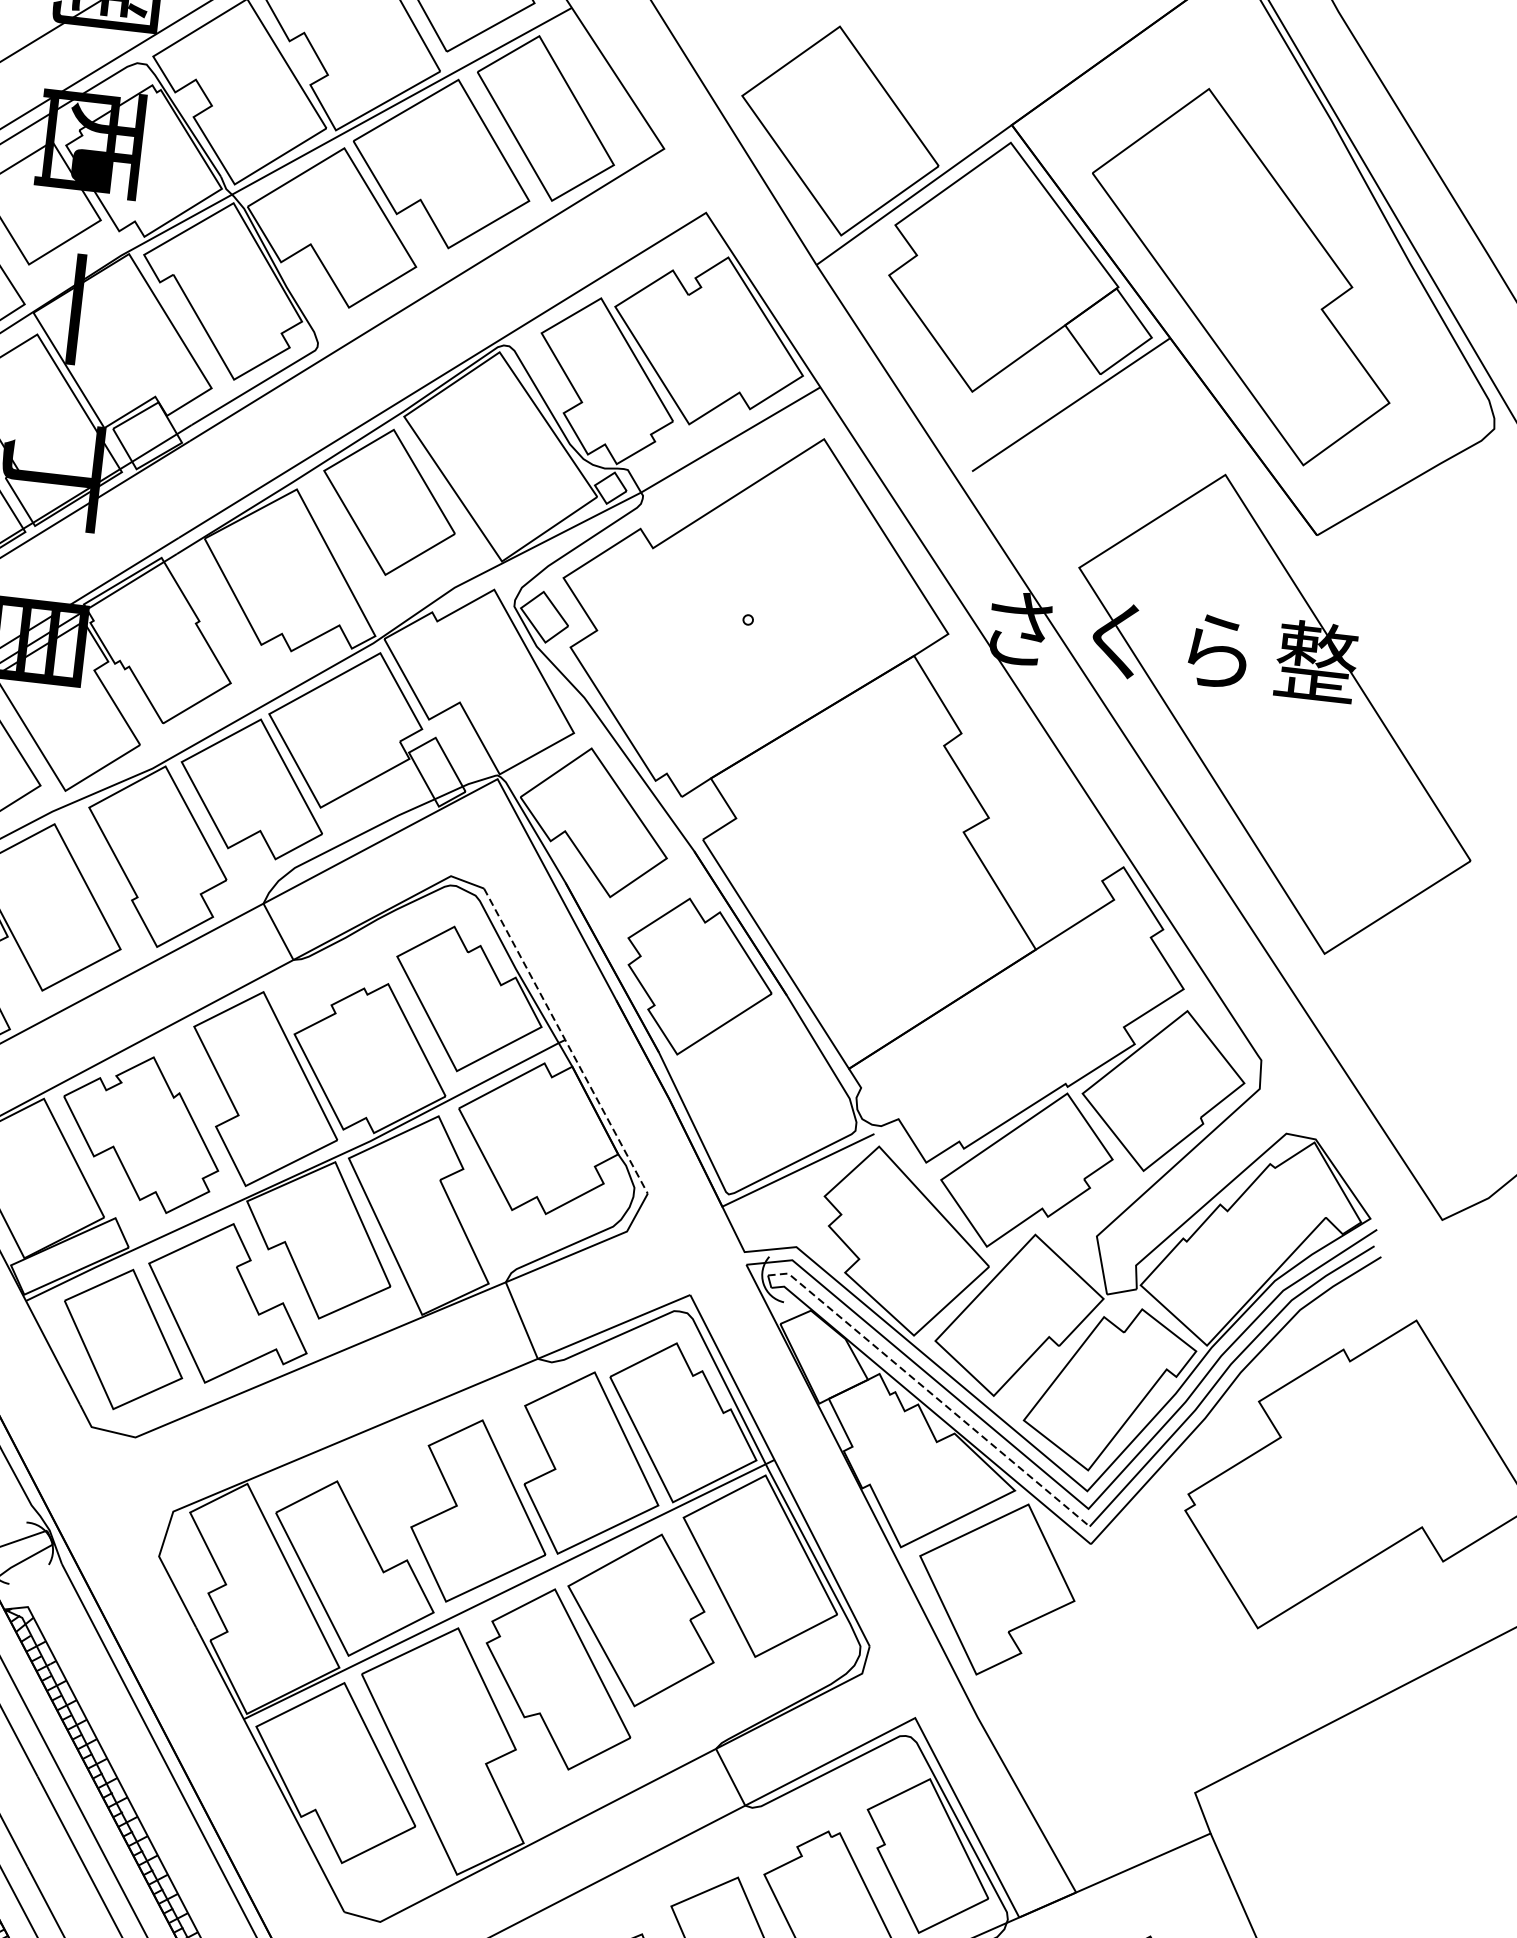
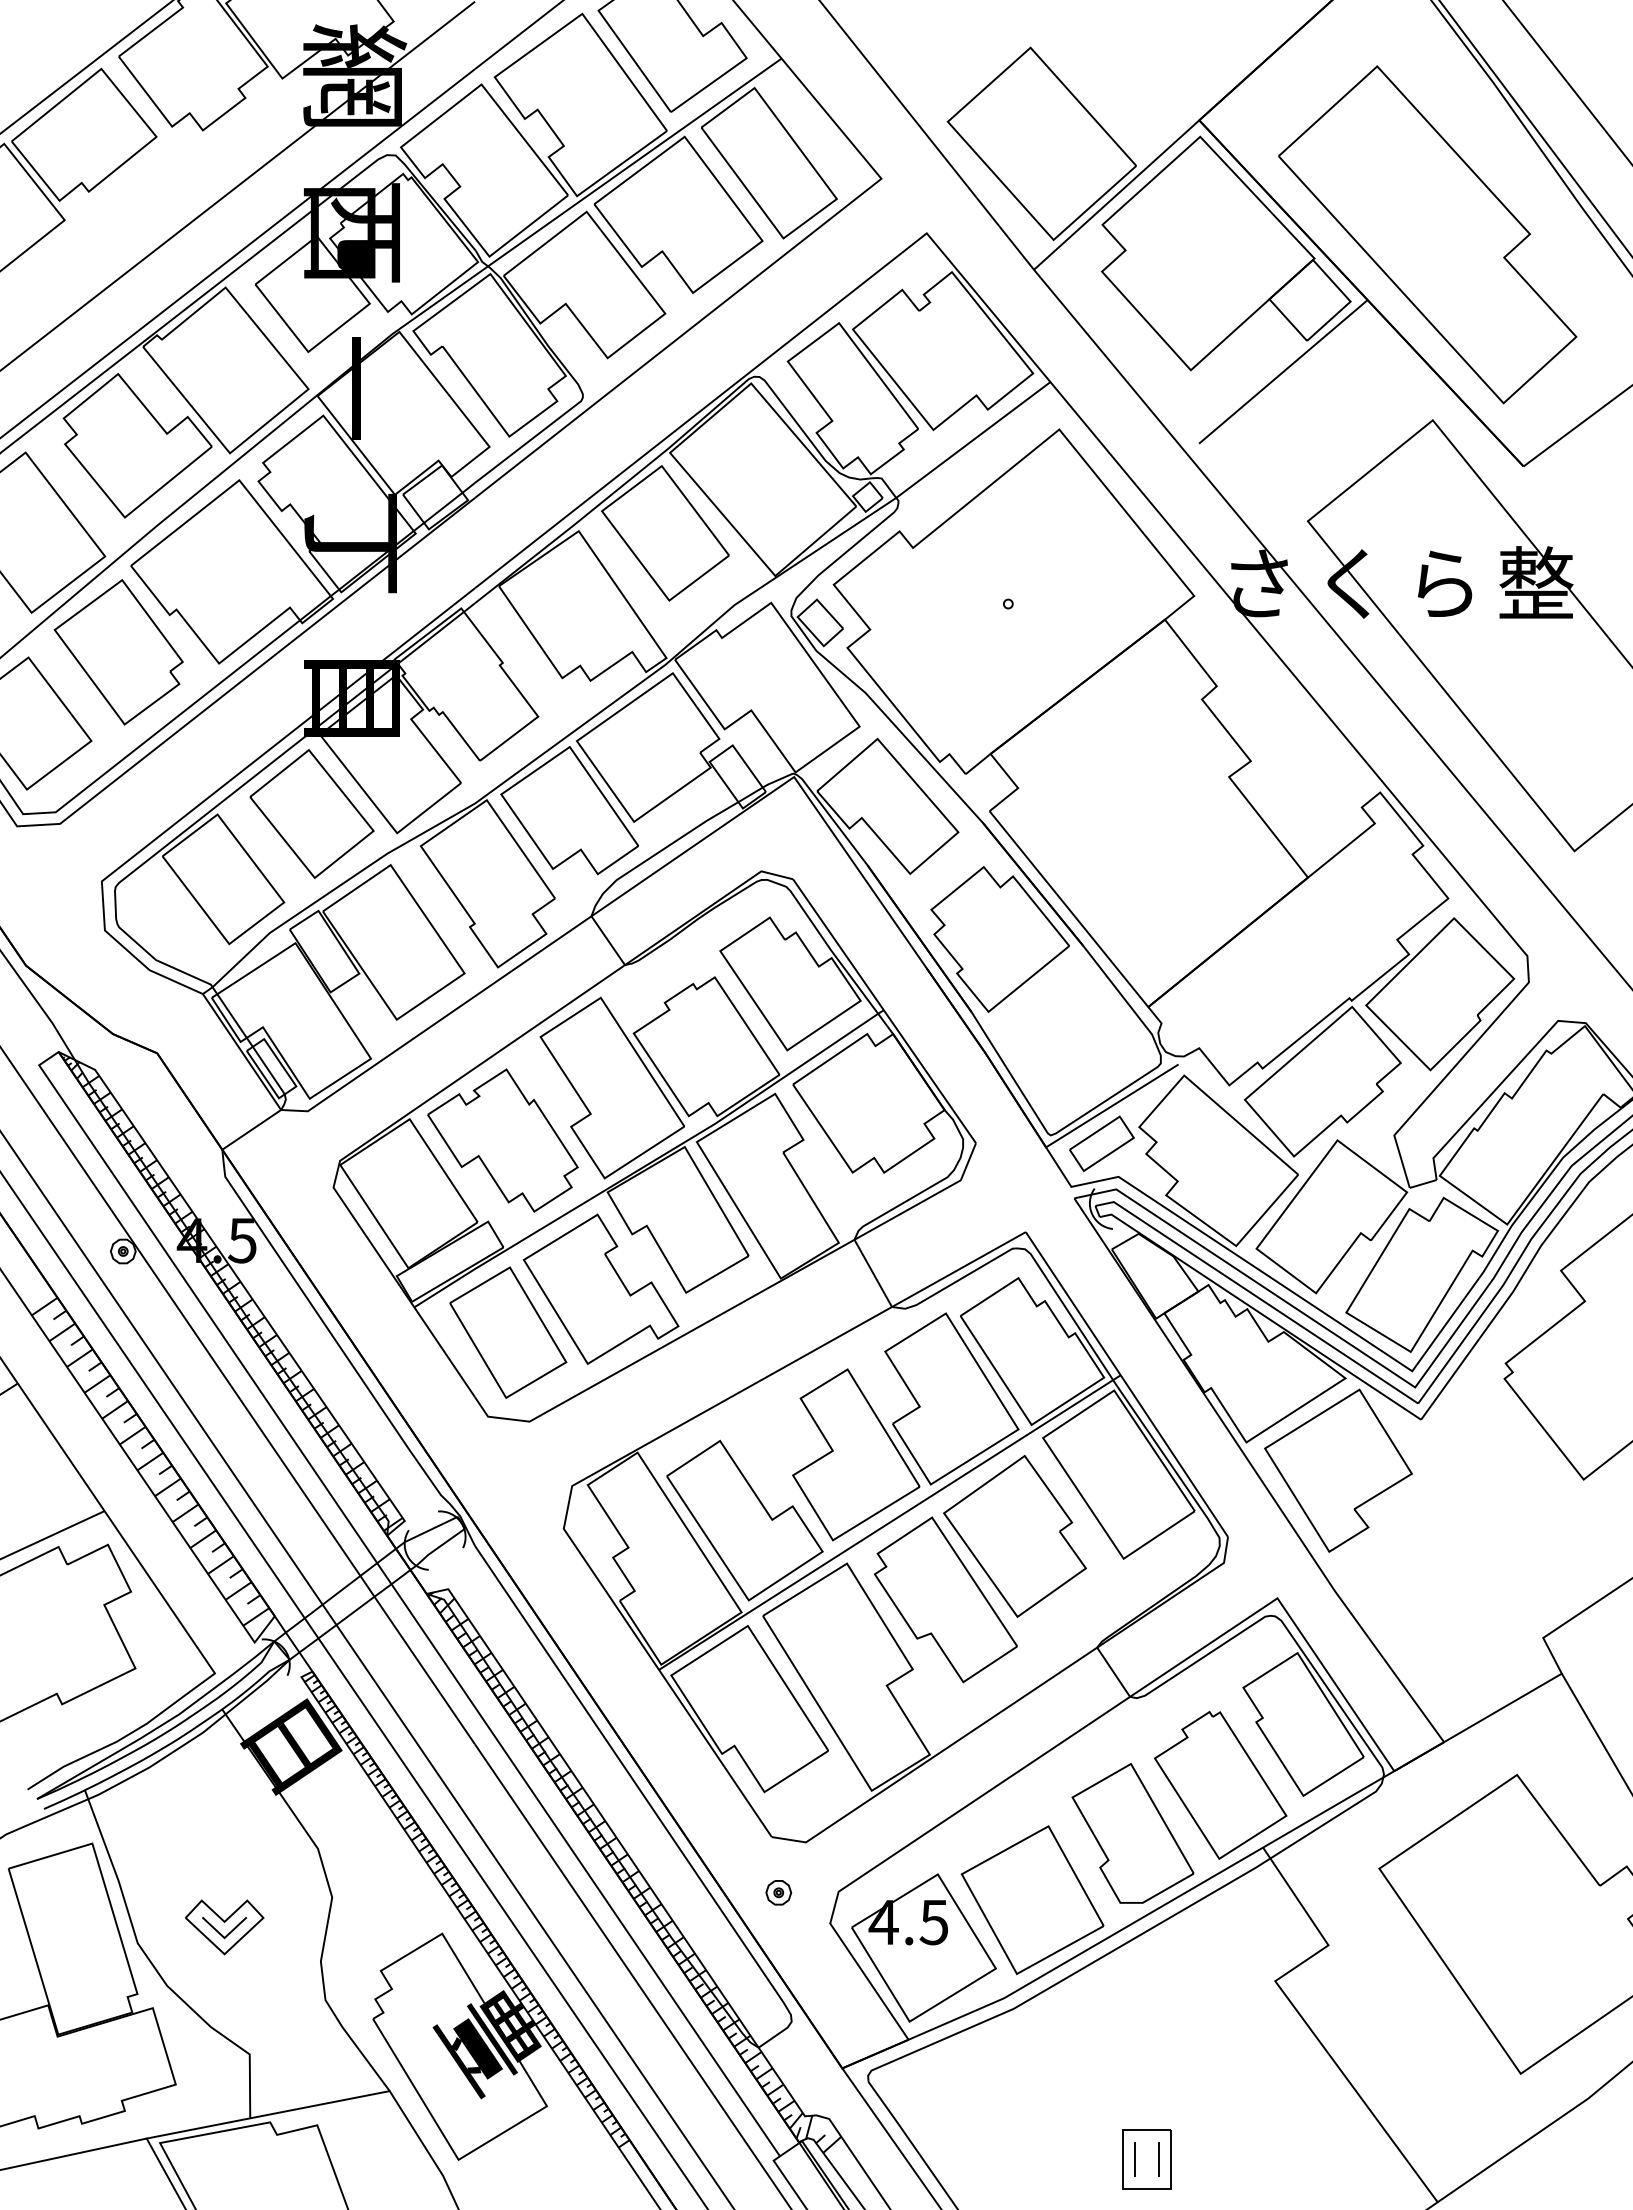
line: (565, 1041) -> (884, 1011), dashed -> solid
part: (782, 1209) -> (1101, 1143), added
line: (931, 1393) -> (1258, 1297), dashed -> solid

